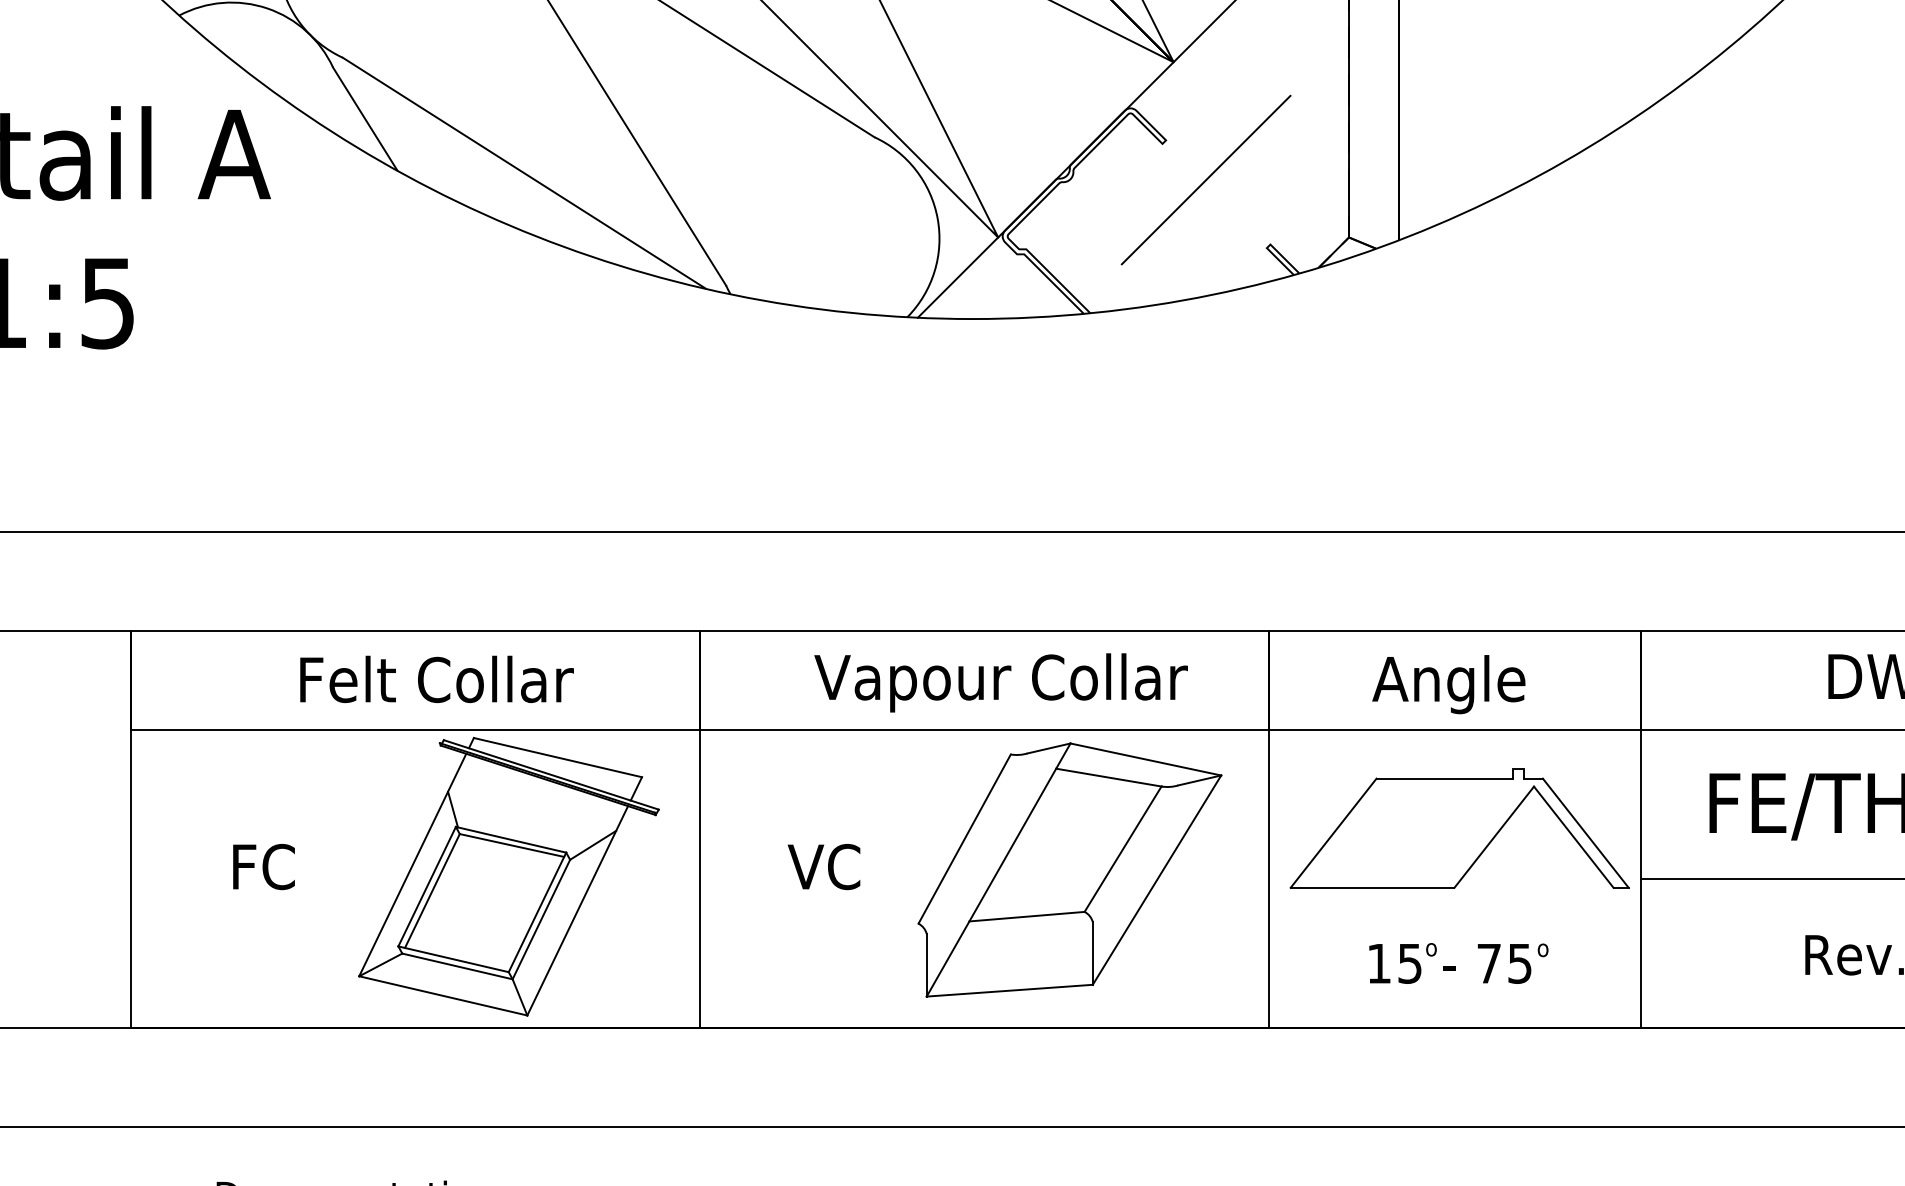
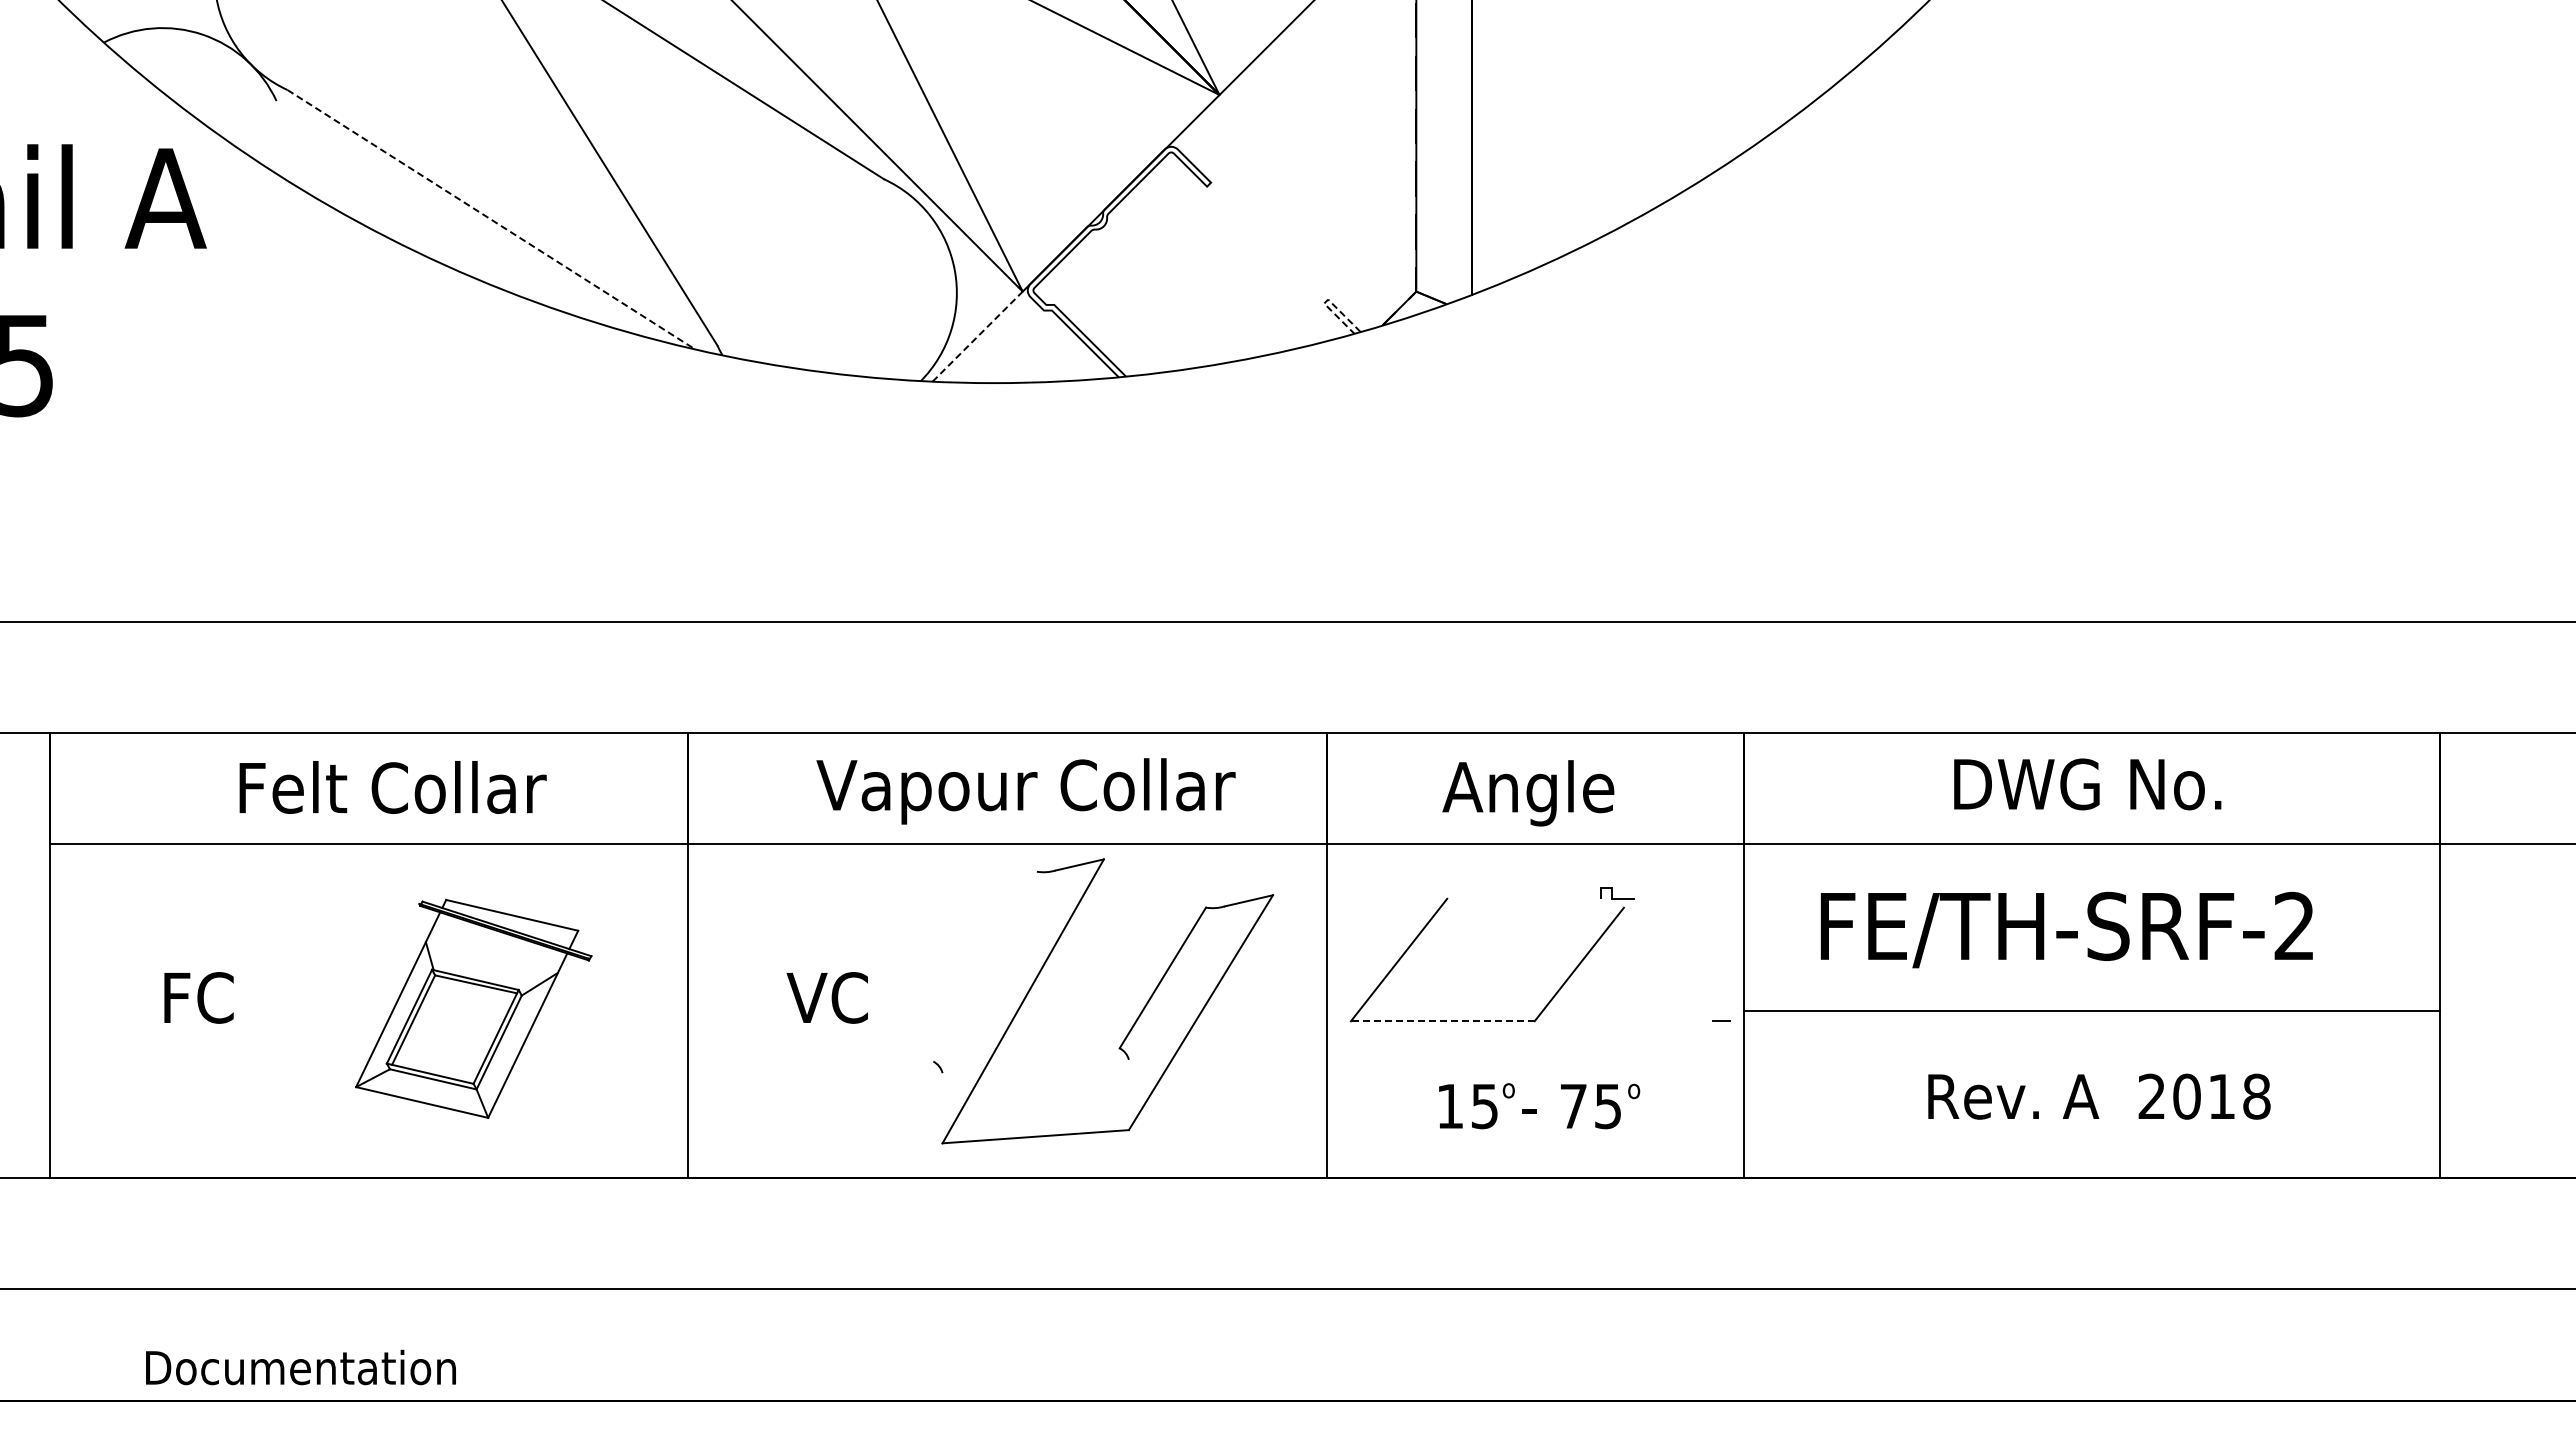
line: (365, 118) -> (312, 158), removed
line: (524, 173) -> (491, 219), solid -> dashed
line: (1205, 179) -> (1255, 226), removed
line: (1268, 245) -> (1326, 300), solid -> dashed
line: (957, 277) -> (977, 336), solid -> dashed
line: (1145, 759) -> (1187, 877), removed
line: (1108, 777) -> (1146, 897), removed
line: (1444, 778) -> (1523, 898), removed
line: (1585, 832) -> (1681, 959), removed
line: (1573, 837) -> (1668, 964), removed
line: (964, 838) -> (984, 966), removed
part: (508, 876) -> (473, 1008), size x0.7
line: (1372, 888) -> (1442, 1021), solid -> dashed
line: (1026, 916) -> (1054, 1053), removed
line: (1092, 953) -> (1128, 1094), removed
line: (926, 965) -> (942, 1108), removed

